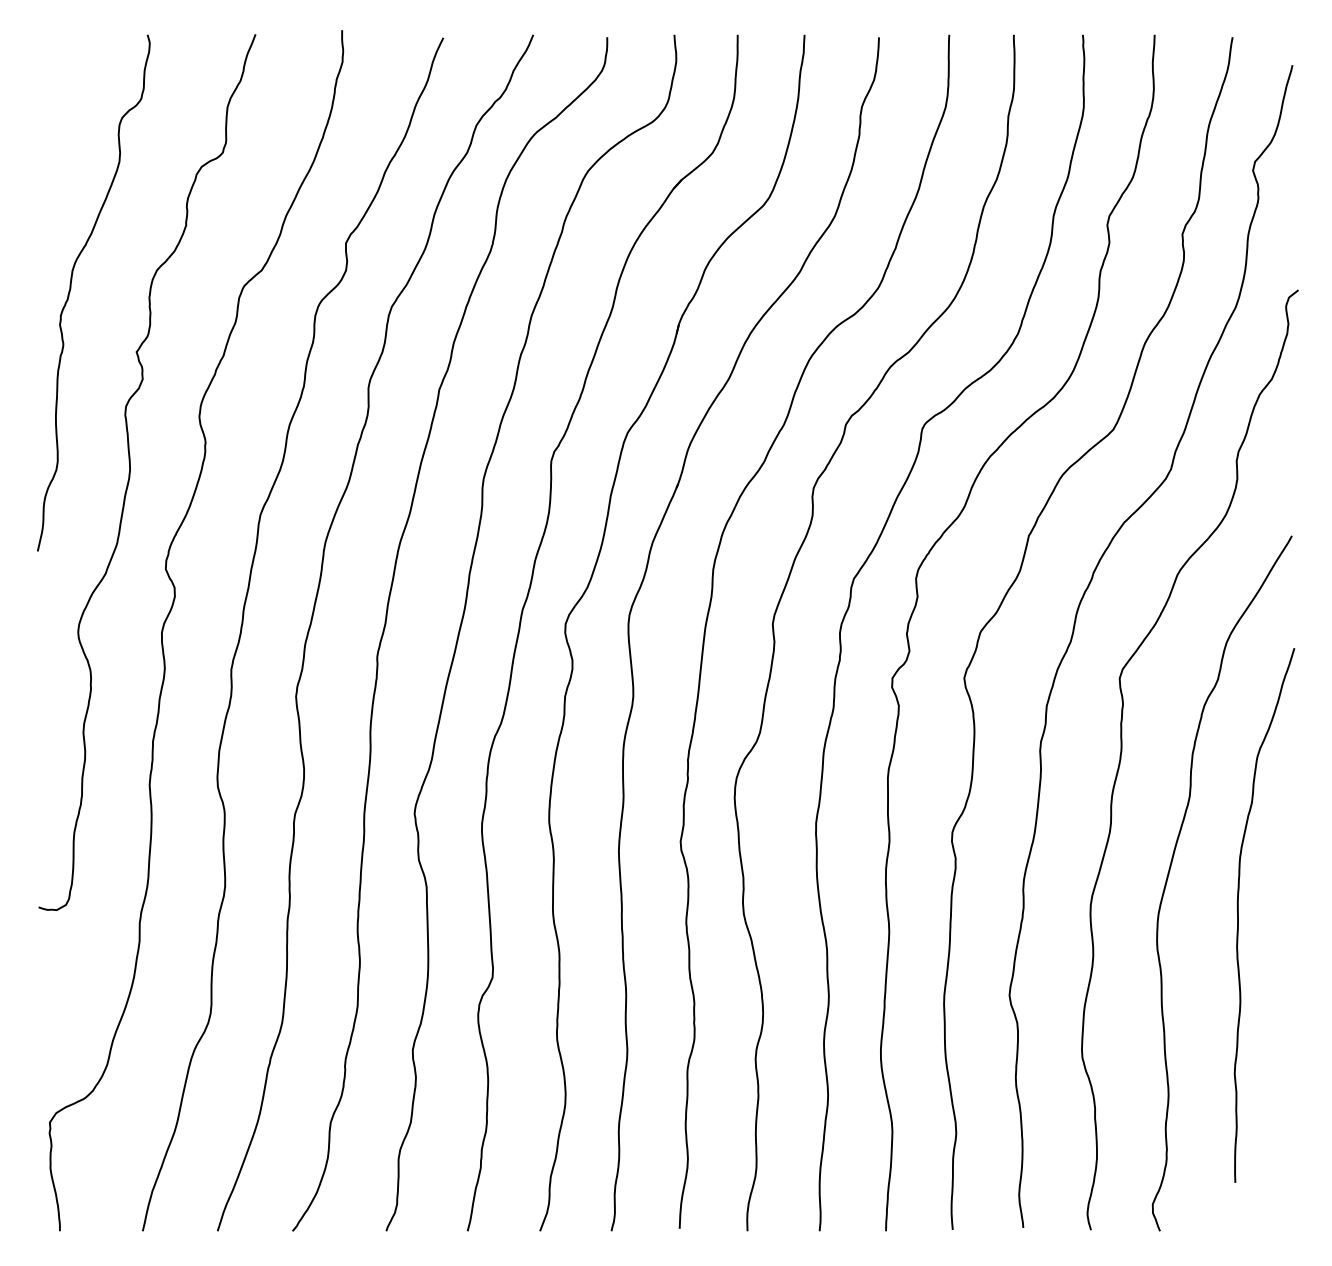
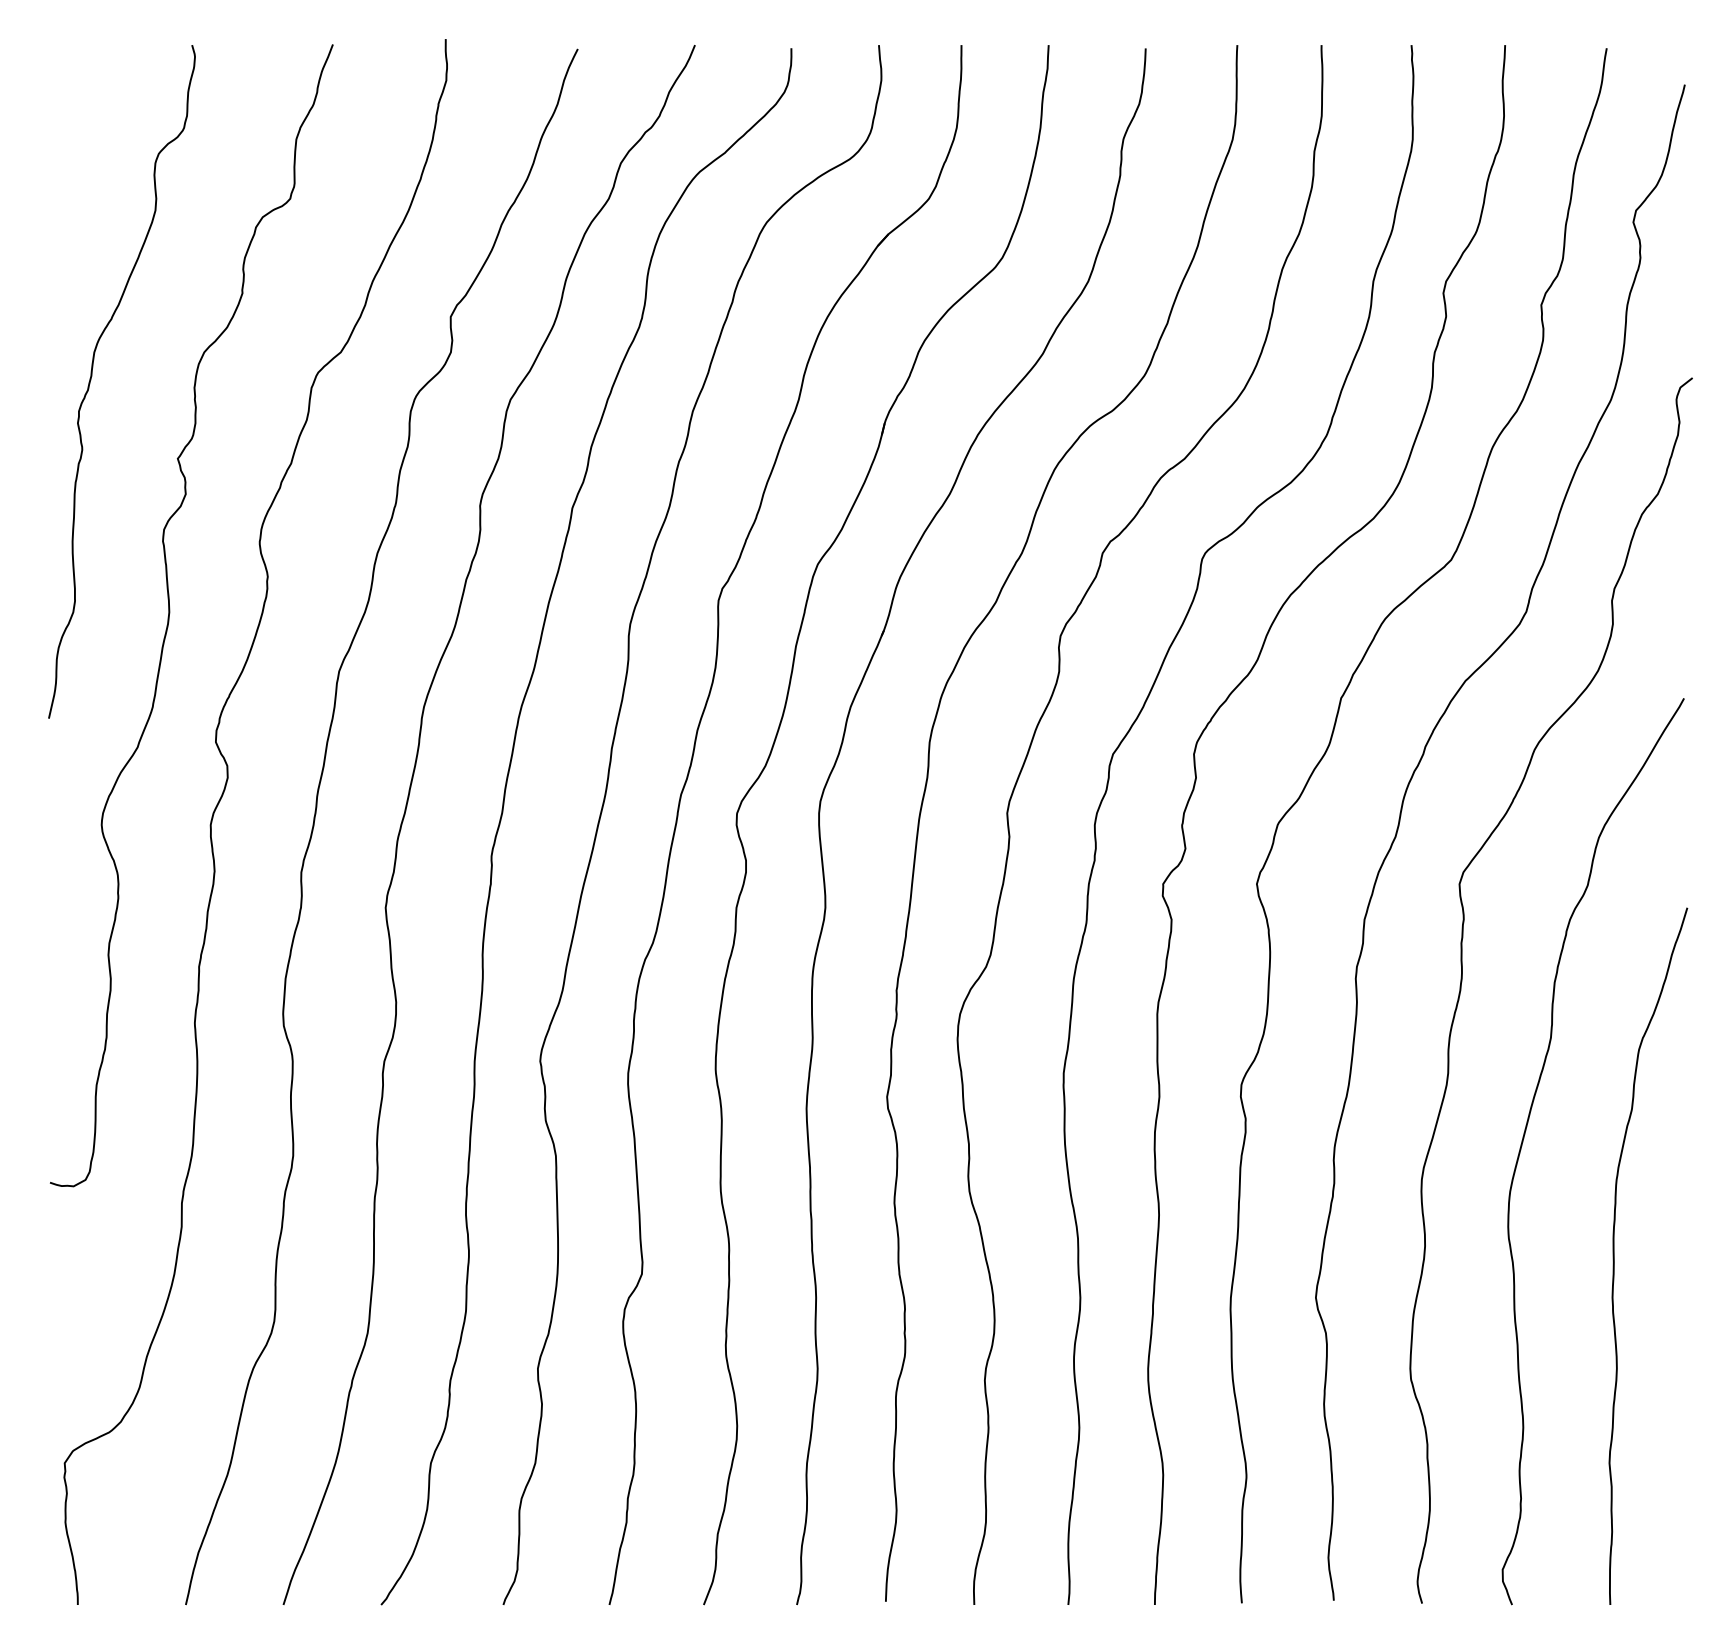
curve: (1238, 914) -> (1614, 1255), moved

